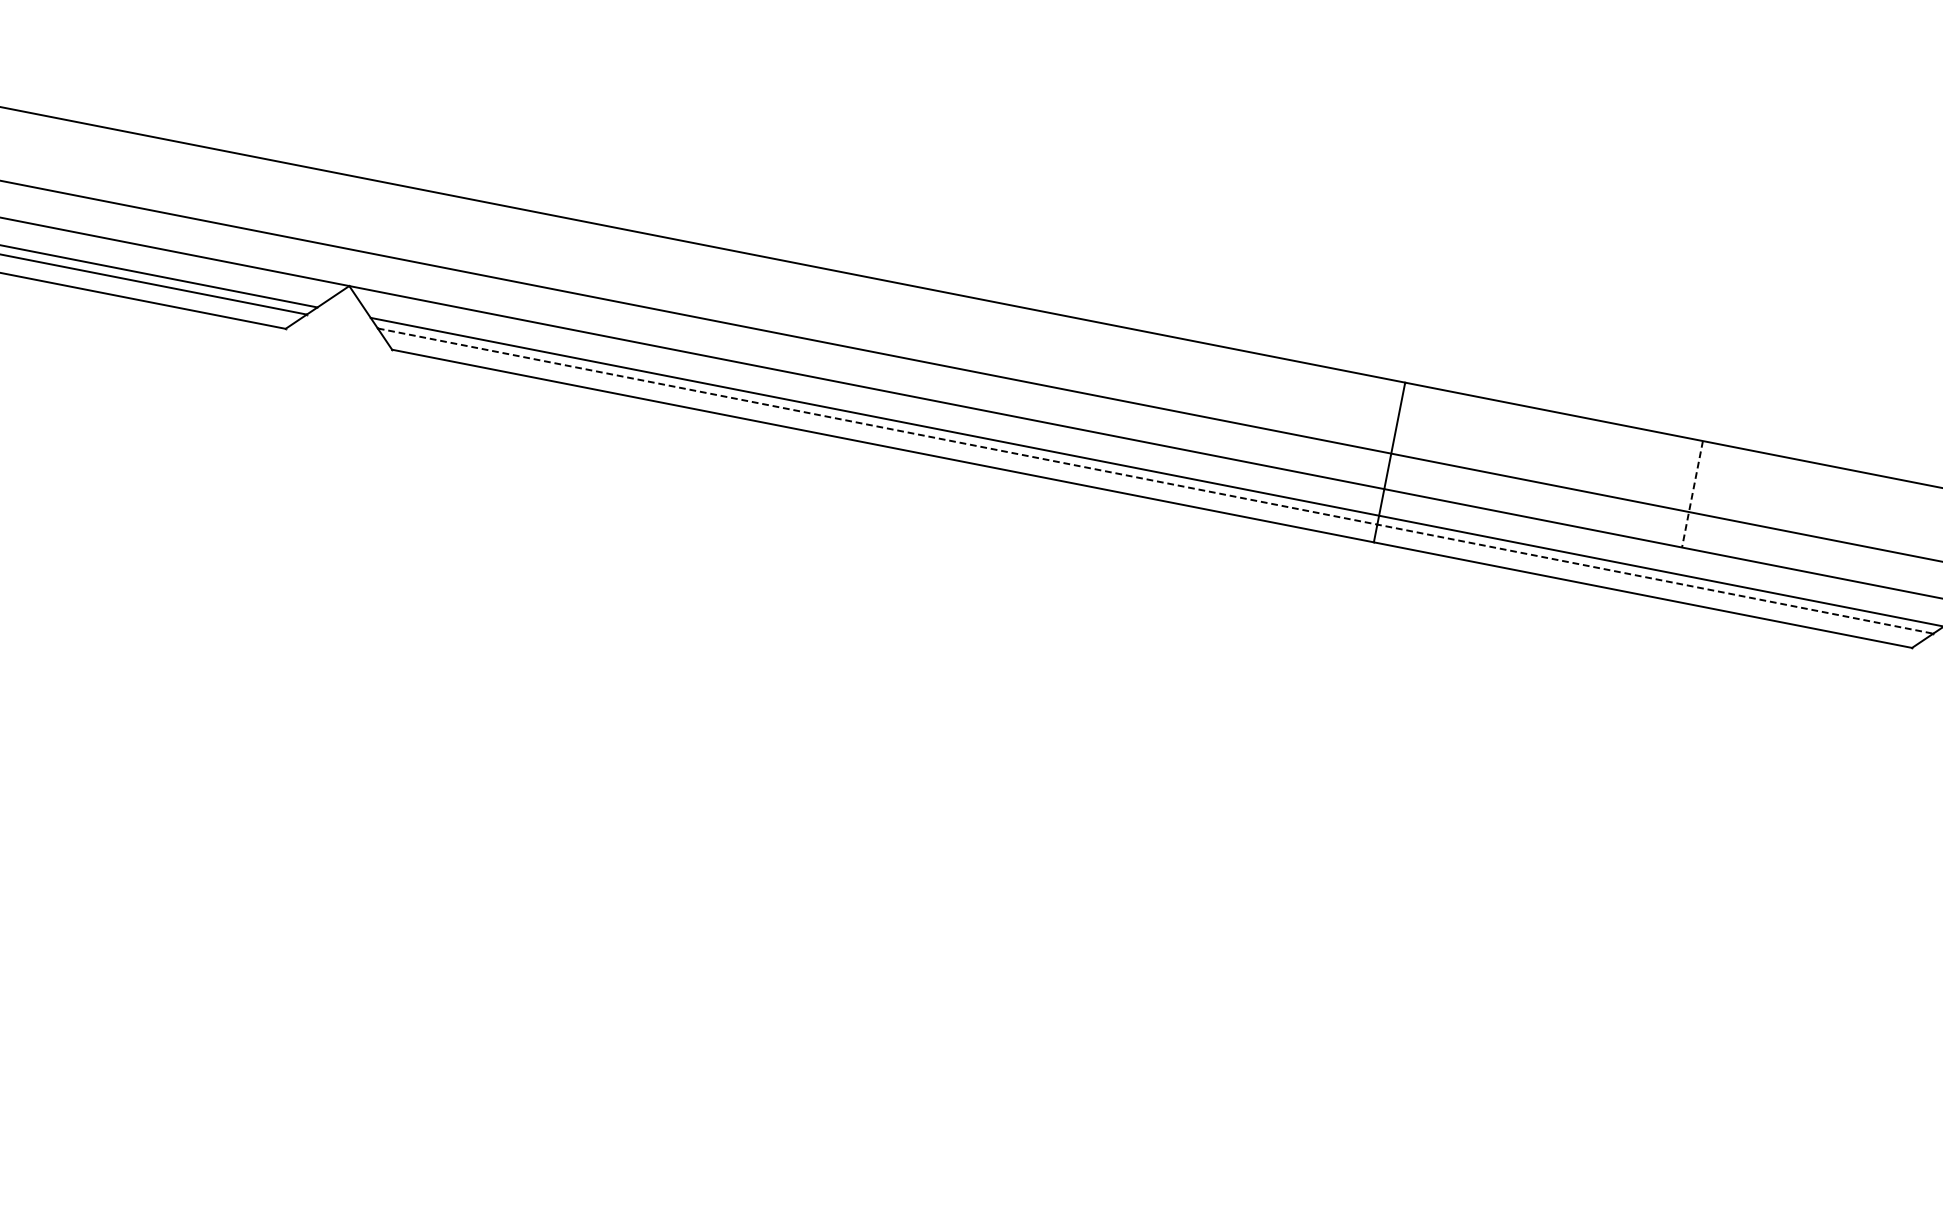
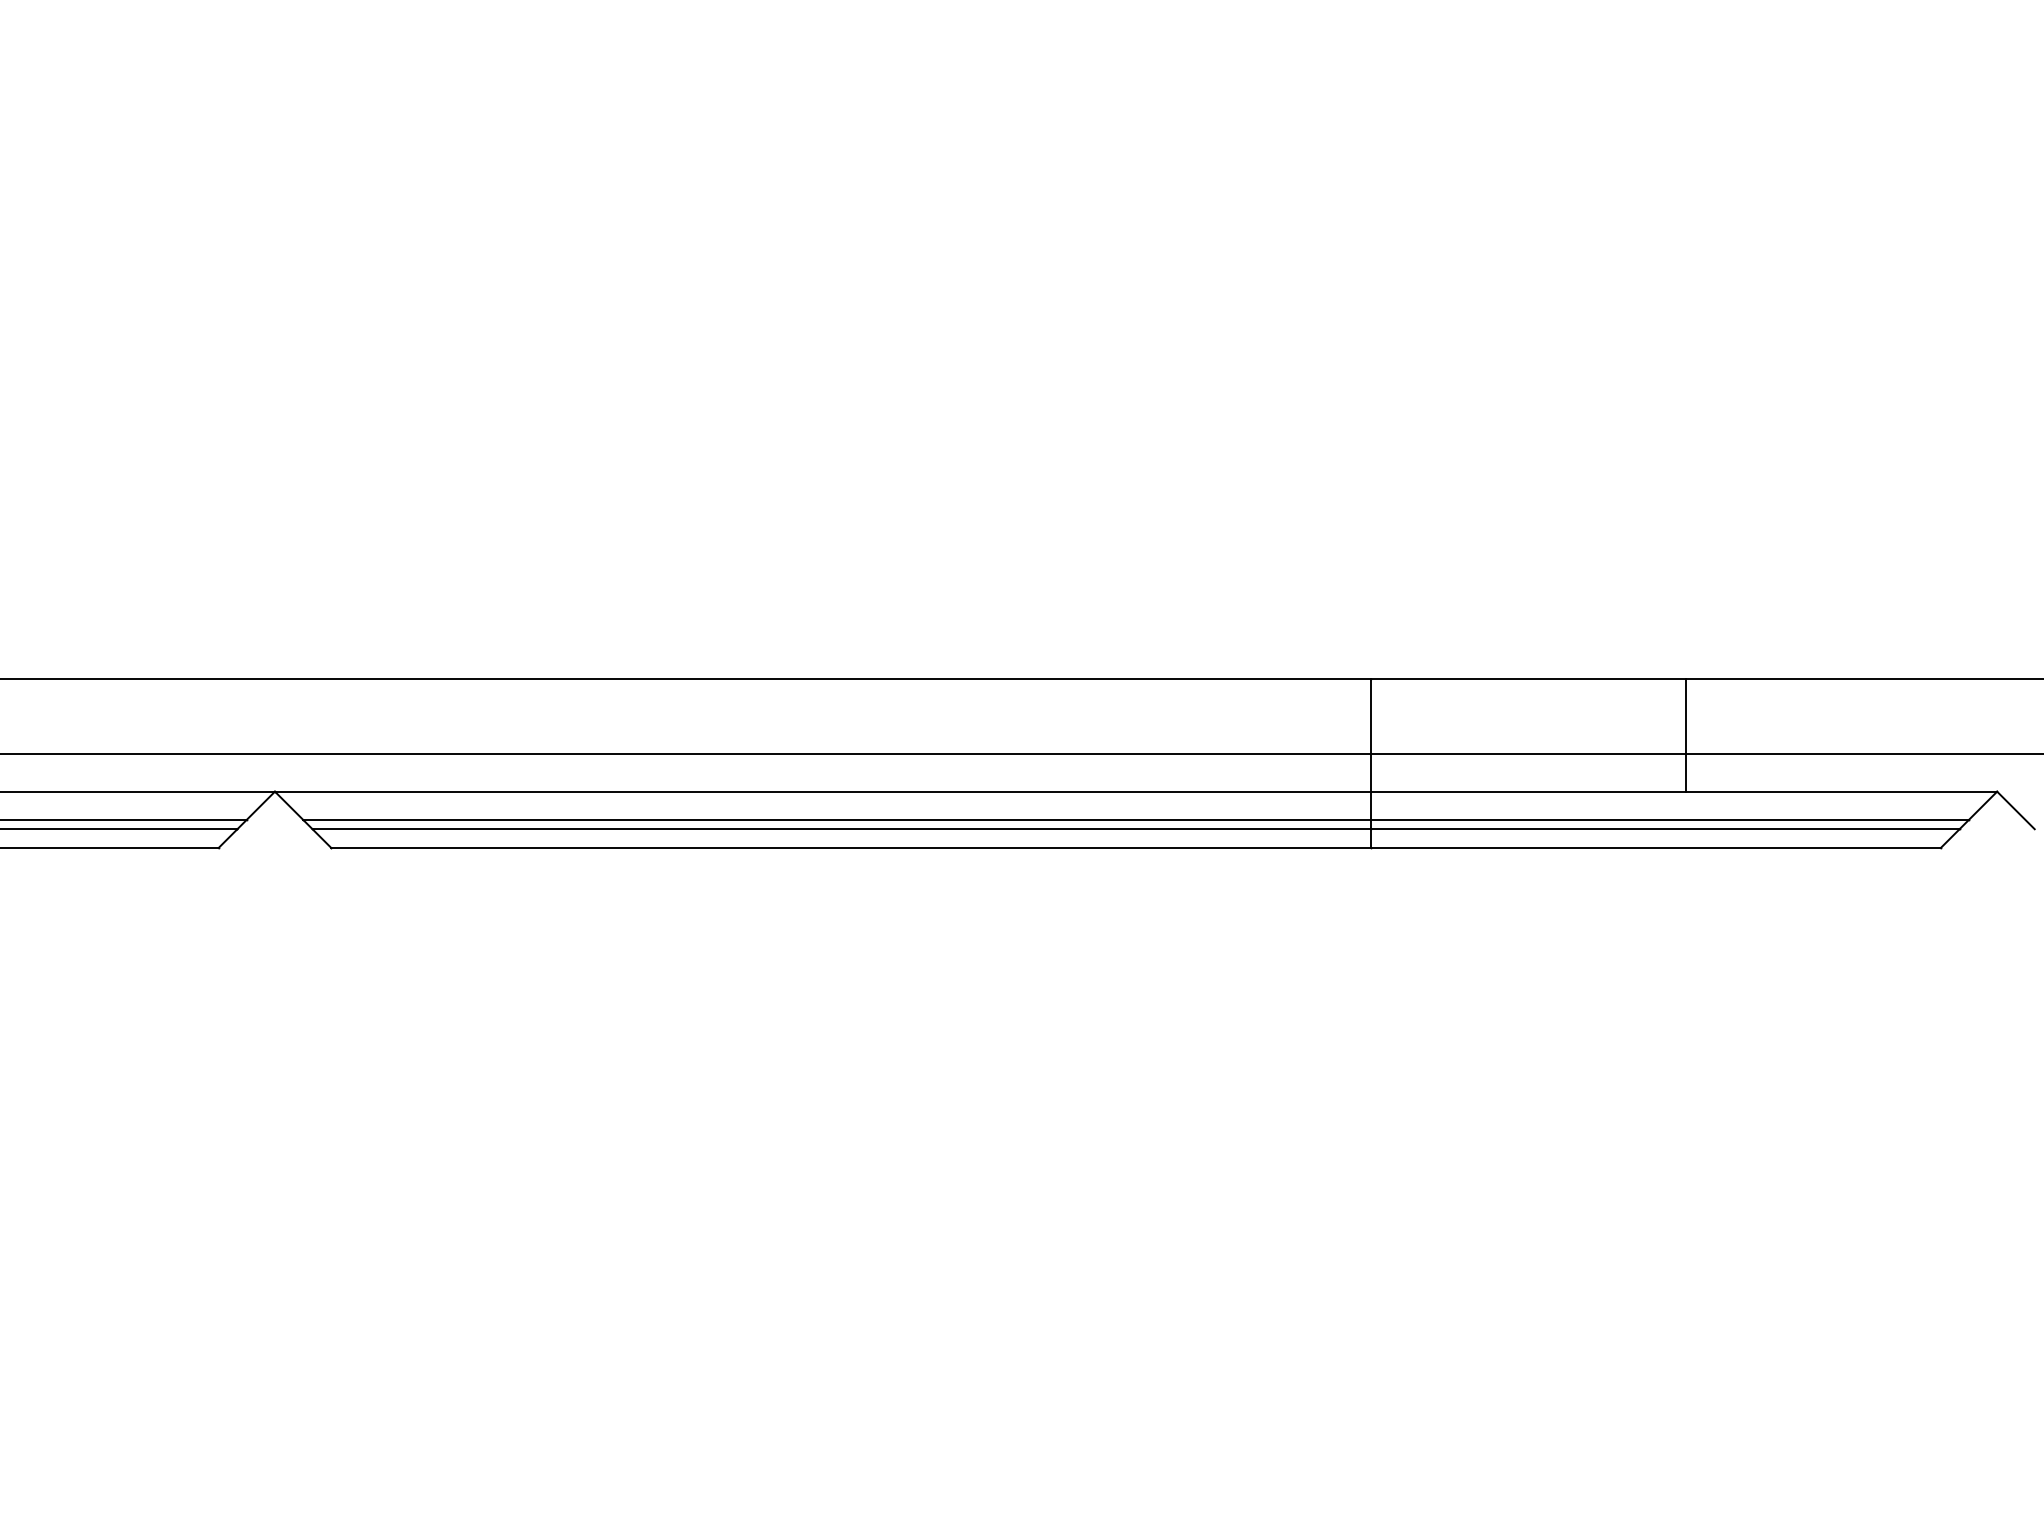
line: (1155, 481) -> (1136, 829), dashed -> solid
line: (1692, 494) -> (1686, 735), dashed -> solid

